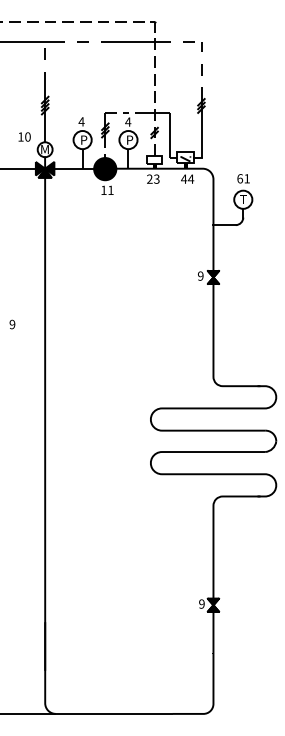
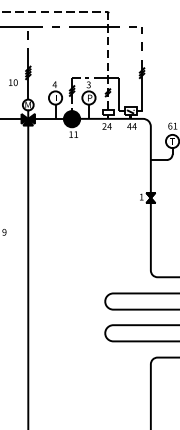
text: (128, 121) -> (88, 84), 4 -> 3
text: (24, 136) -> (13, 82), moved
text: (84, 139) -> (56, 97), P -> Т
text: (156, 178) -> (109, 125), 23 -> 24
text: (200, 275) -> (141, 196), 9 -> 1

